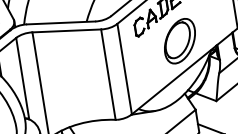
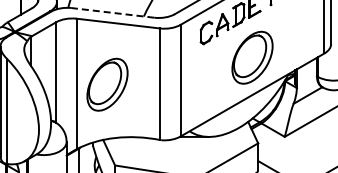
line: (61, 22) -> (113, 12), solid -> dashed
part: (65, 81) -> (107, 84), added

